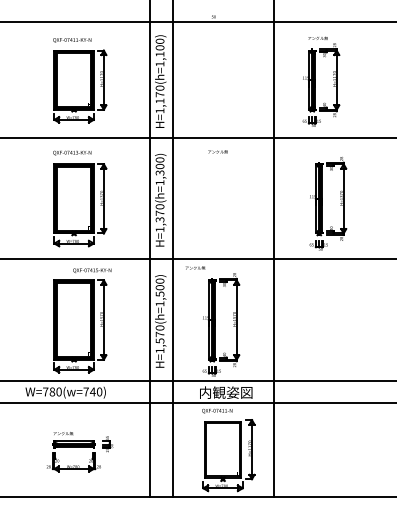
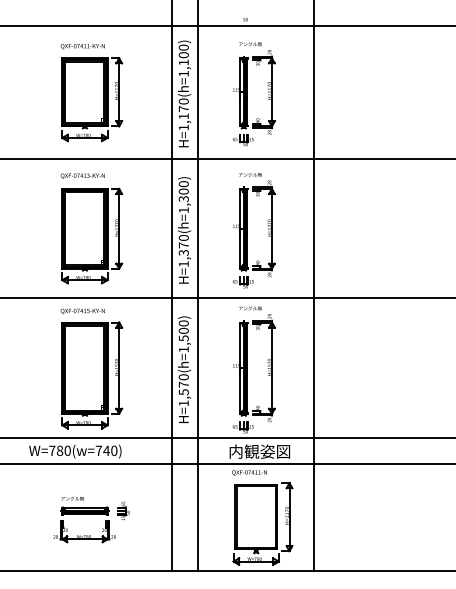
part: (320, 82) -> (253, 94), moved
part: (327, 203) -> (253, 234), moved
text: (195, 268) -> (250, 308), moved
text: (91, 270) -> (82, 311), moved

